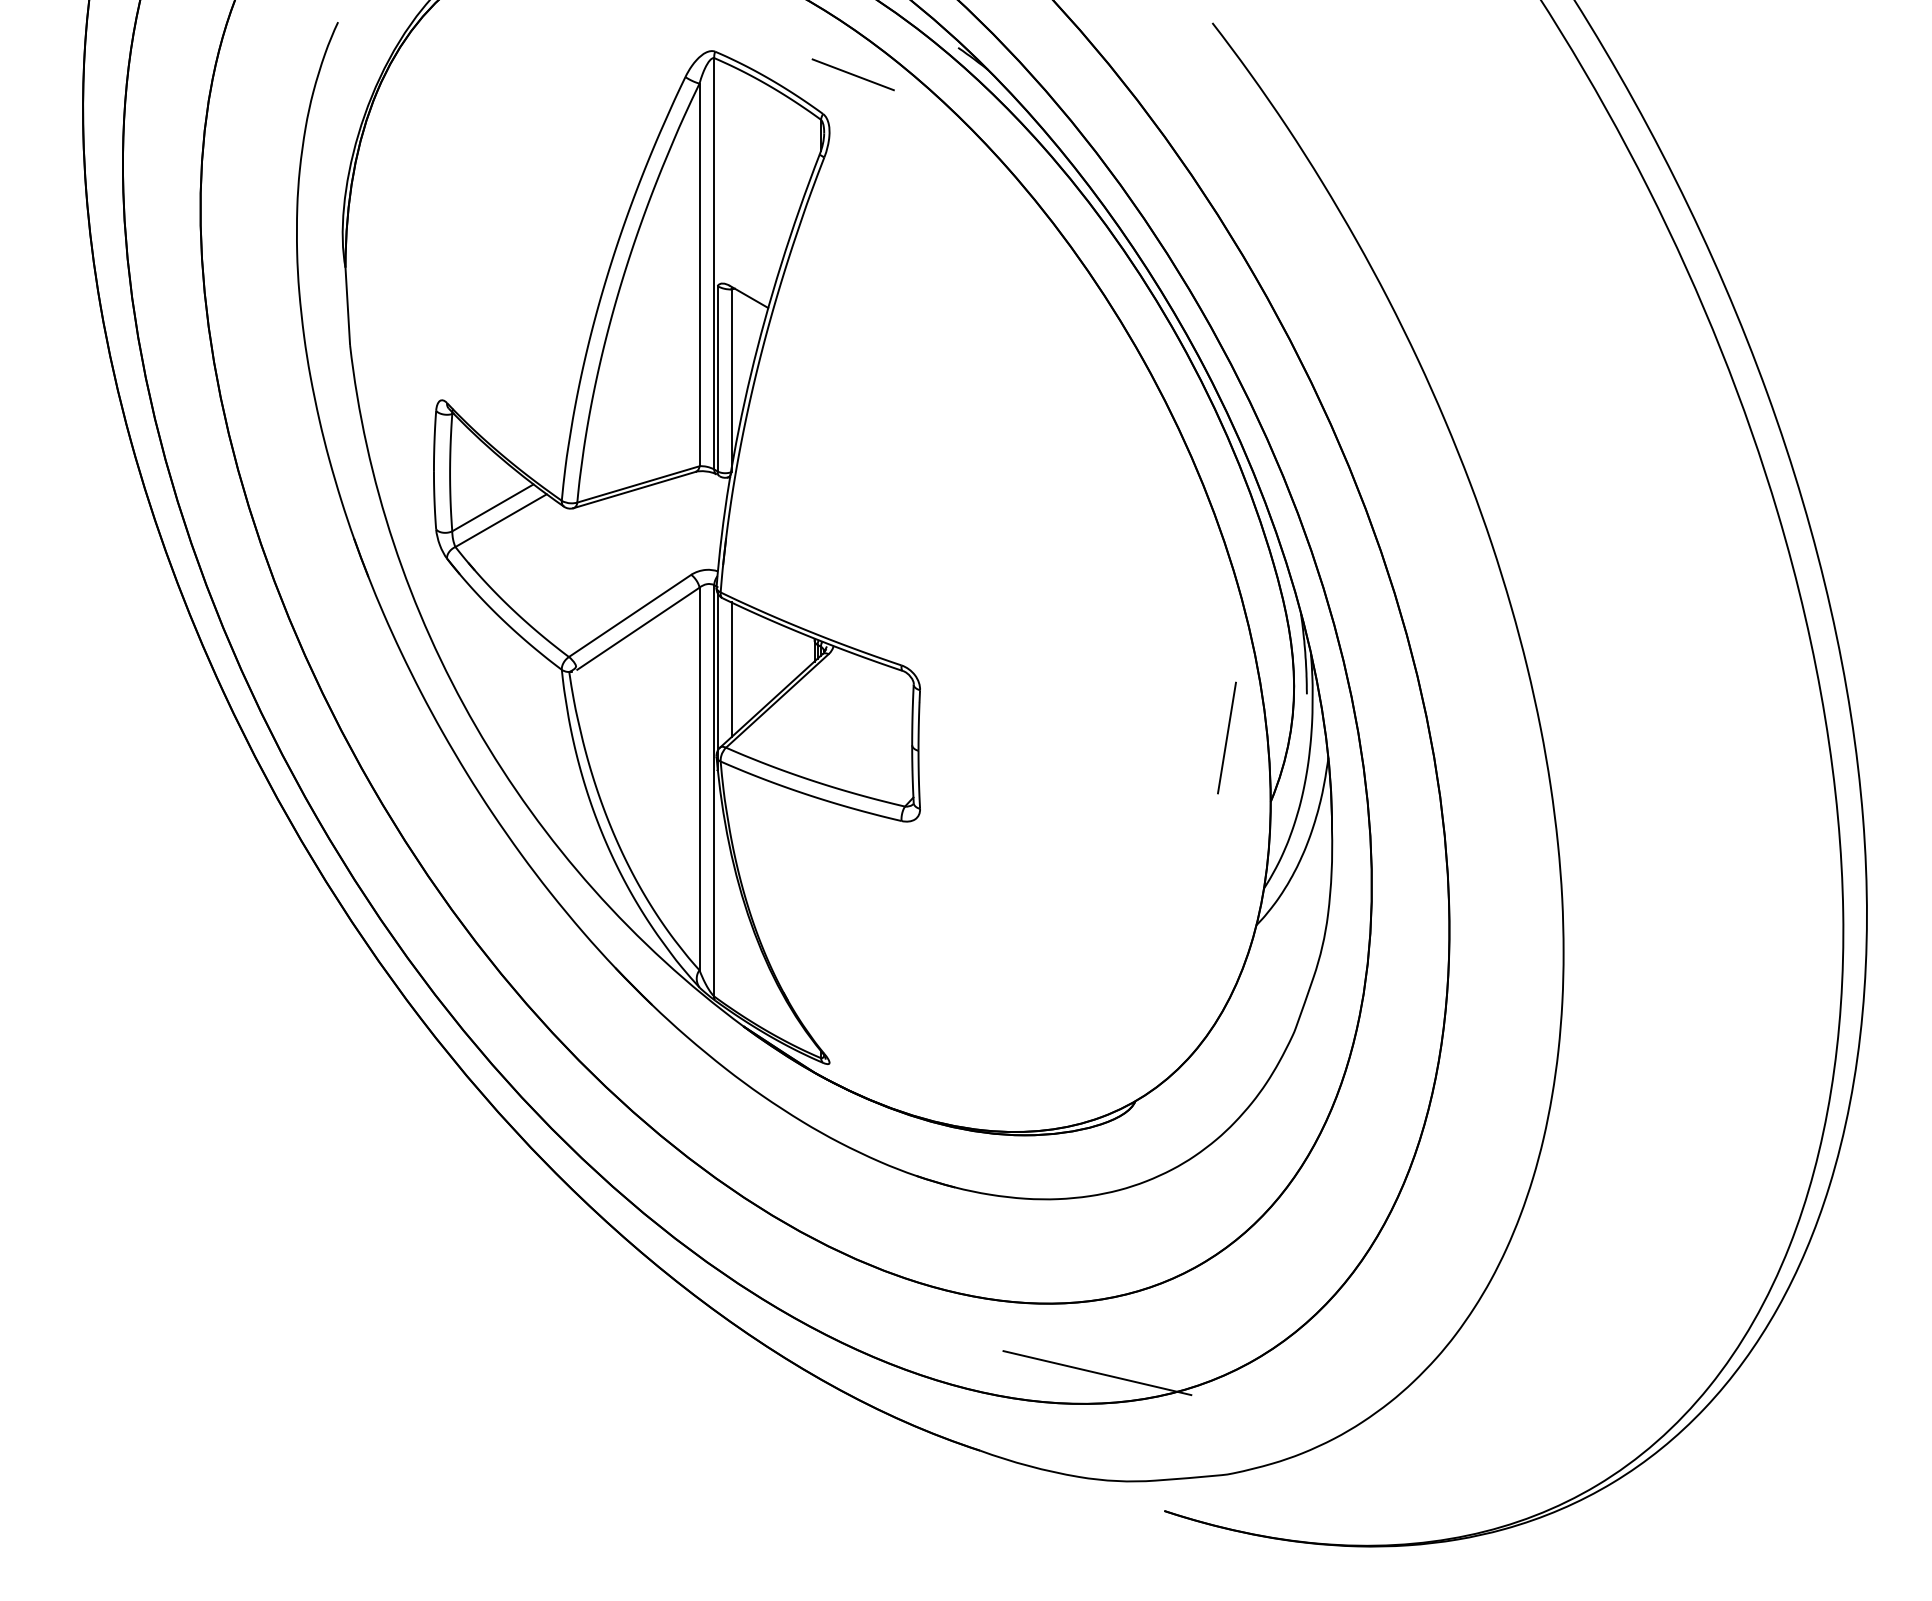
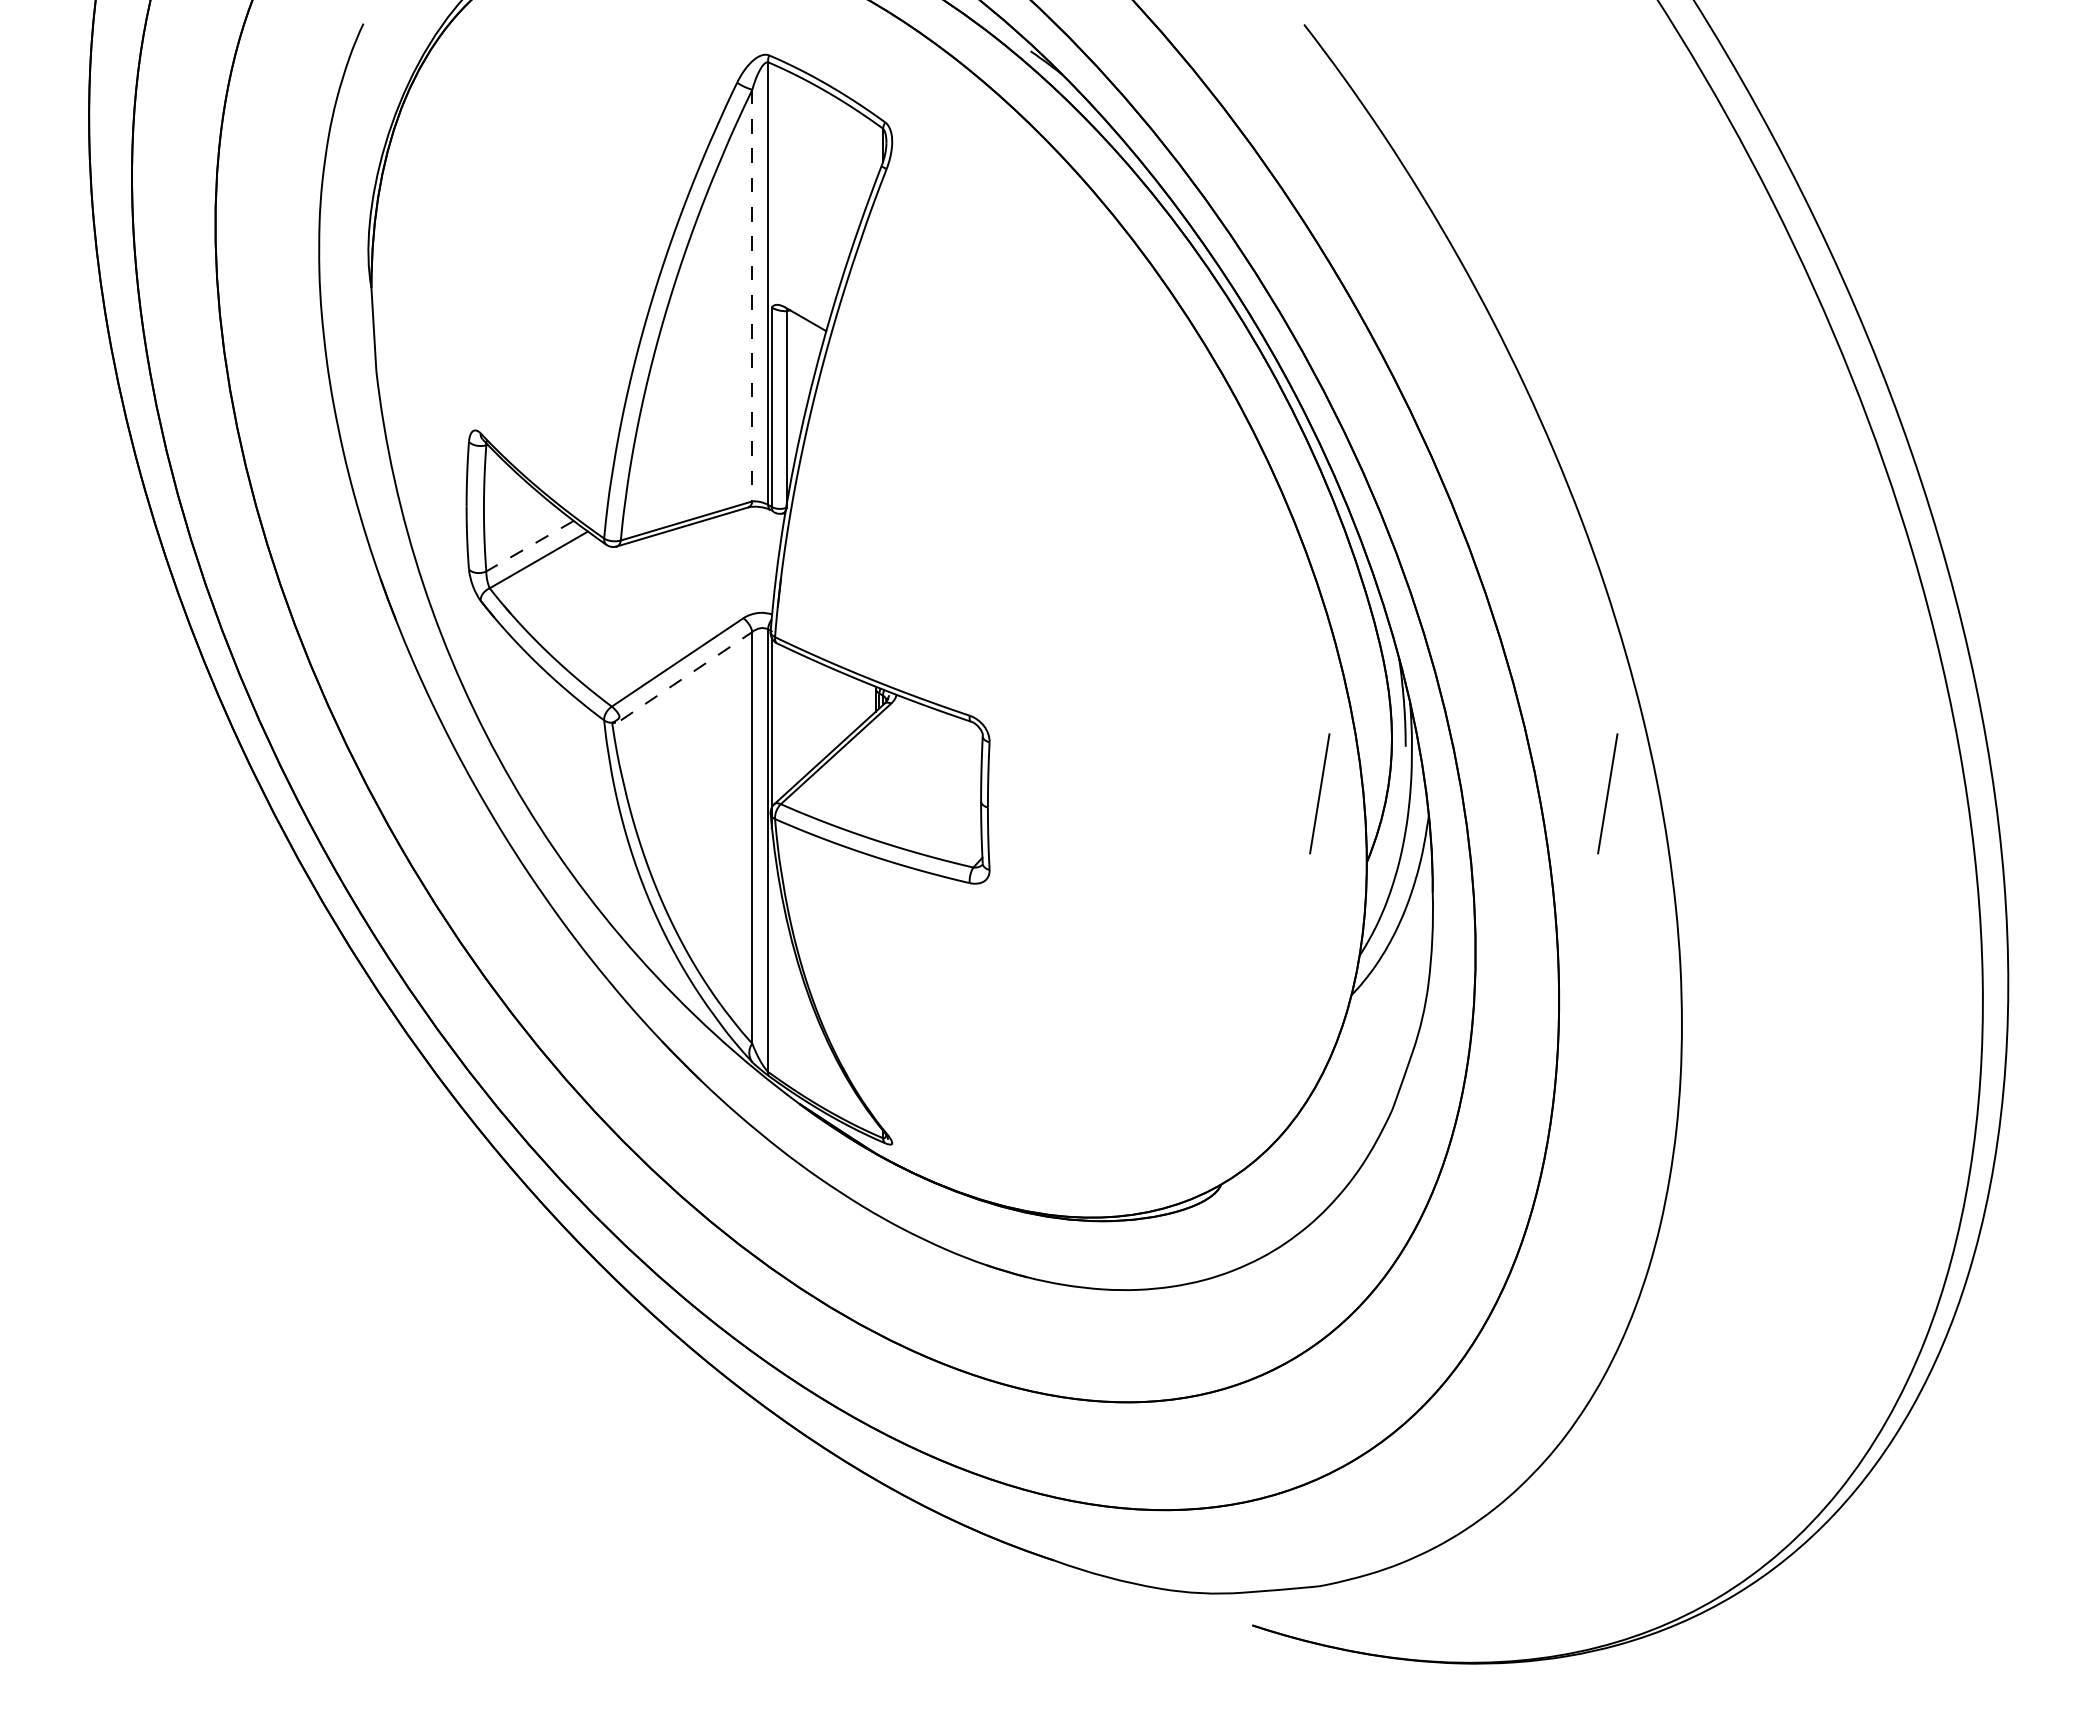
line: (853, 74) -> (917, 79), removed
line: (699, 274) -> (752, 295), solid -> dashed
line: (492, 508) -> (529, 546), solid -> dashed
line: (639, 628) -> (687, 675), solid -> dashed
line: (731, 668) -> (786, 719), removed
line: (1494, 737) -> (1607, 793), added
line: (1097, 1372) -> (1180, 1476), removed

